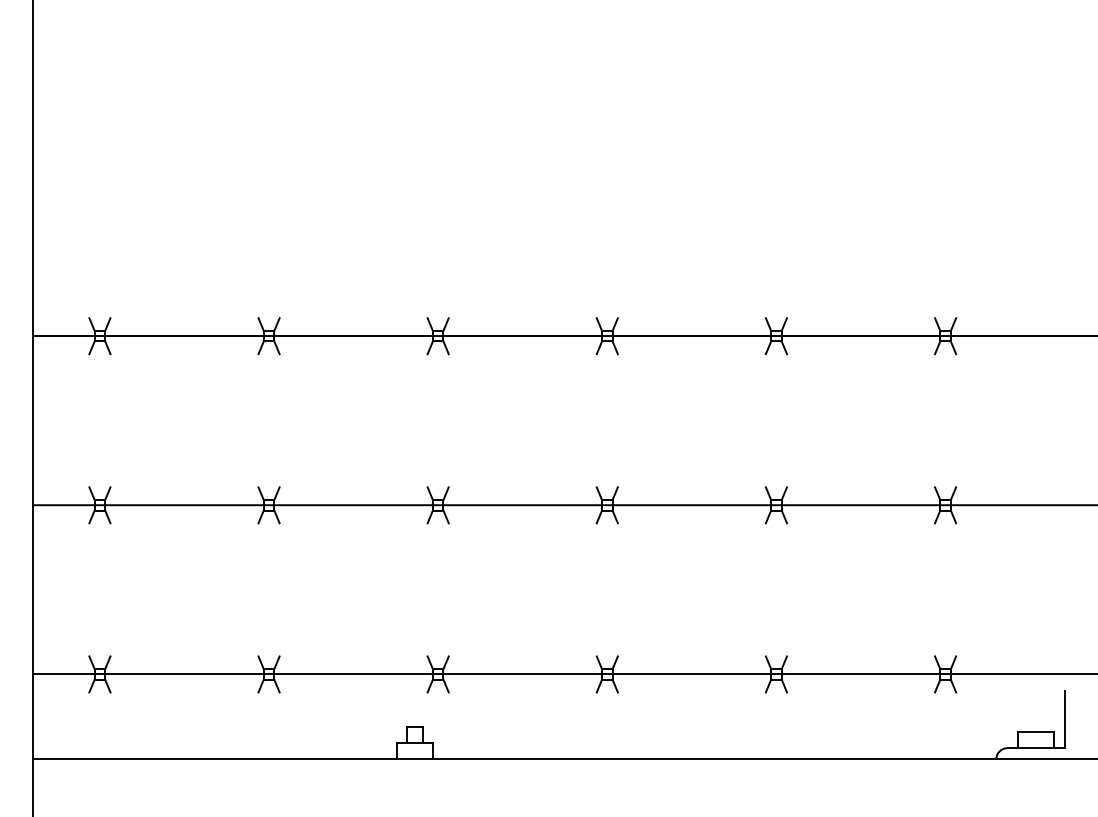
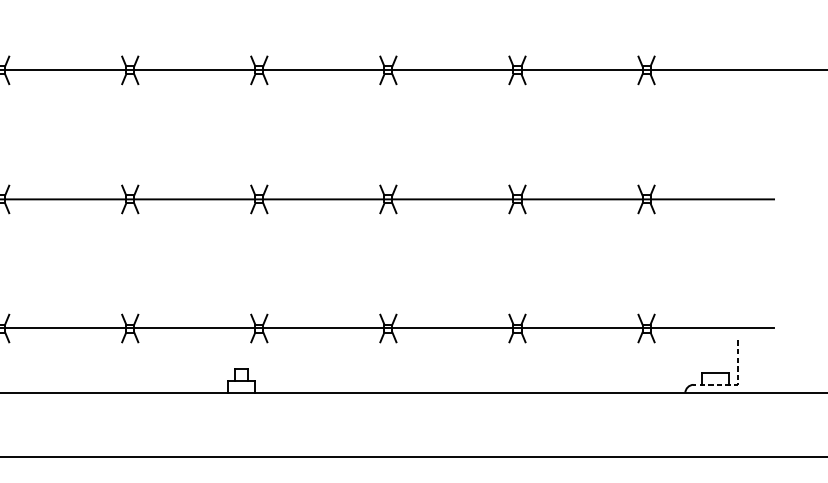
line: (1065, 748) -> (738, 385), solid -> dashed

